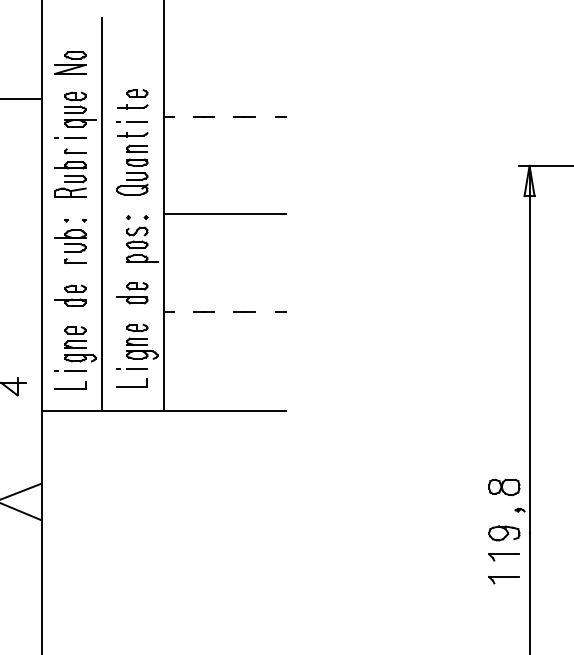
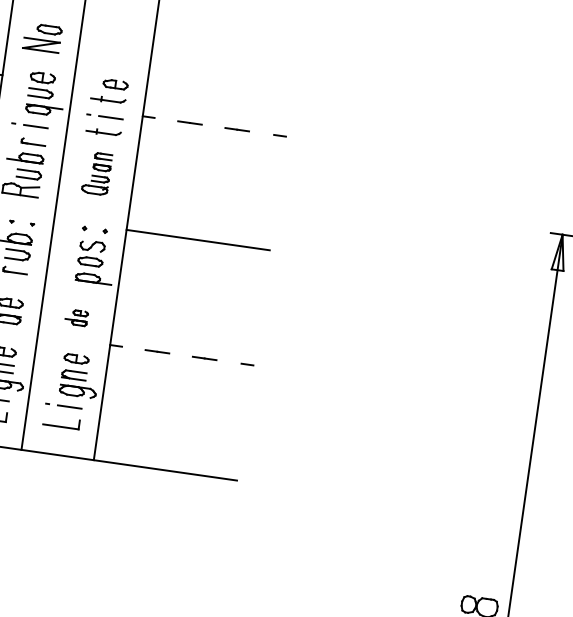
part: (132, 169) -> (97, 172), size x0.7
part: (132, 293) -> (76, 317), size x0.6

